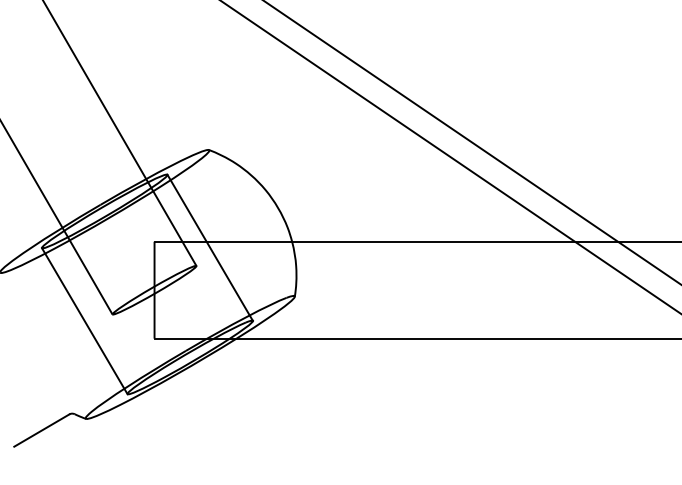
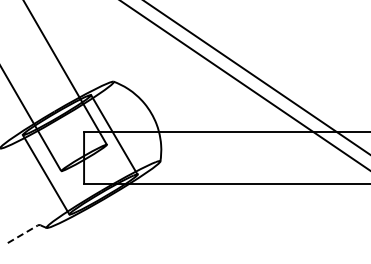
line: (43, 430) -> (23, 234), solid -> dashed

